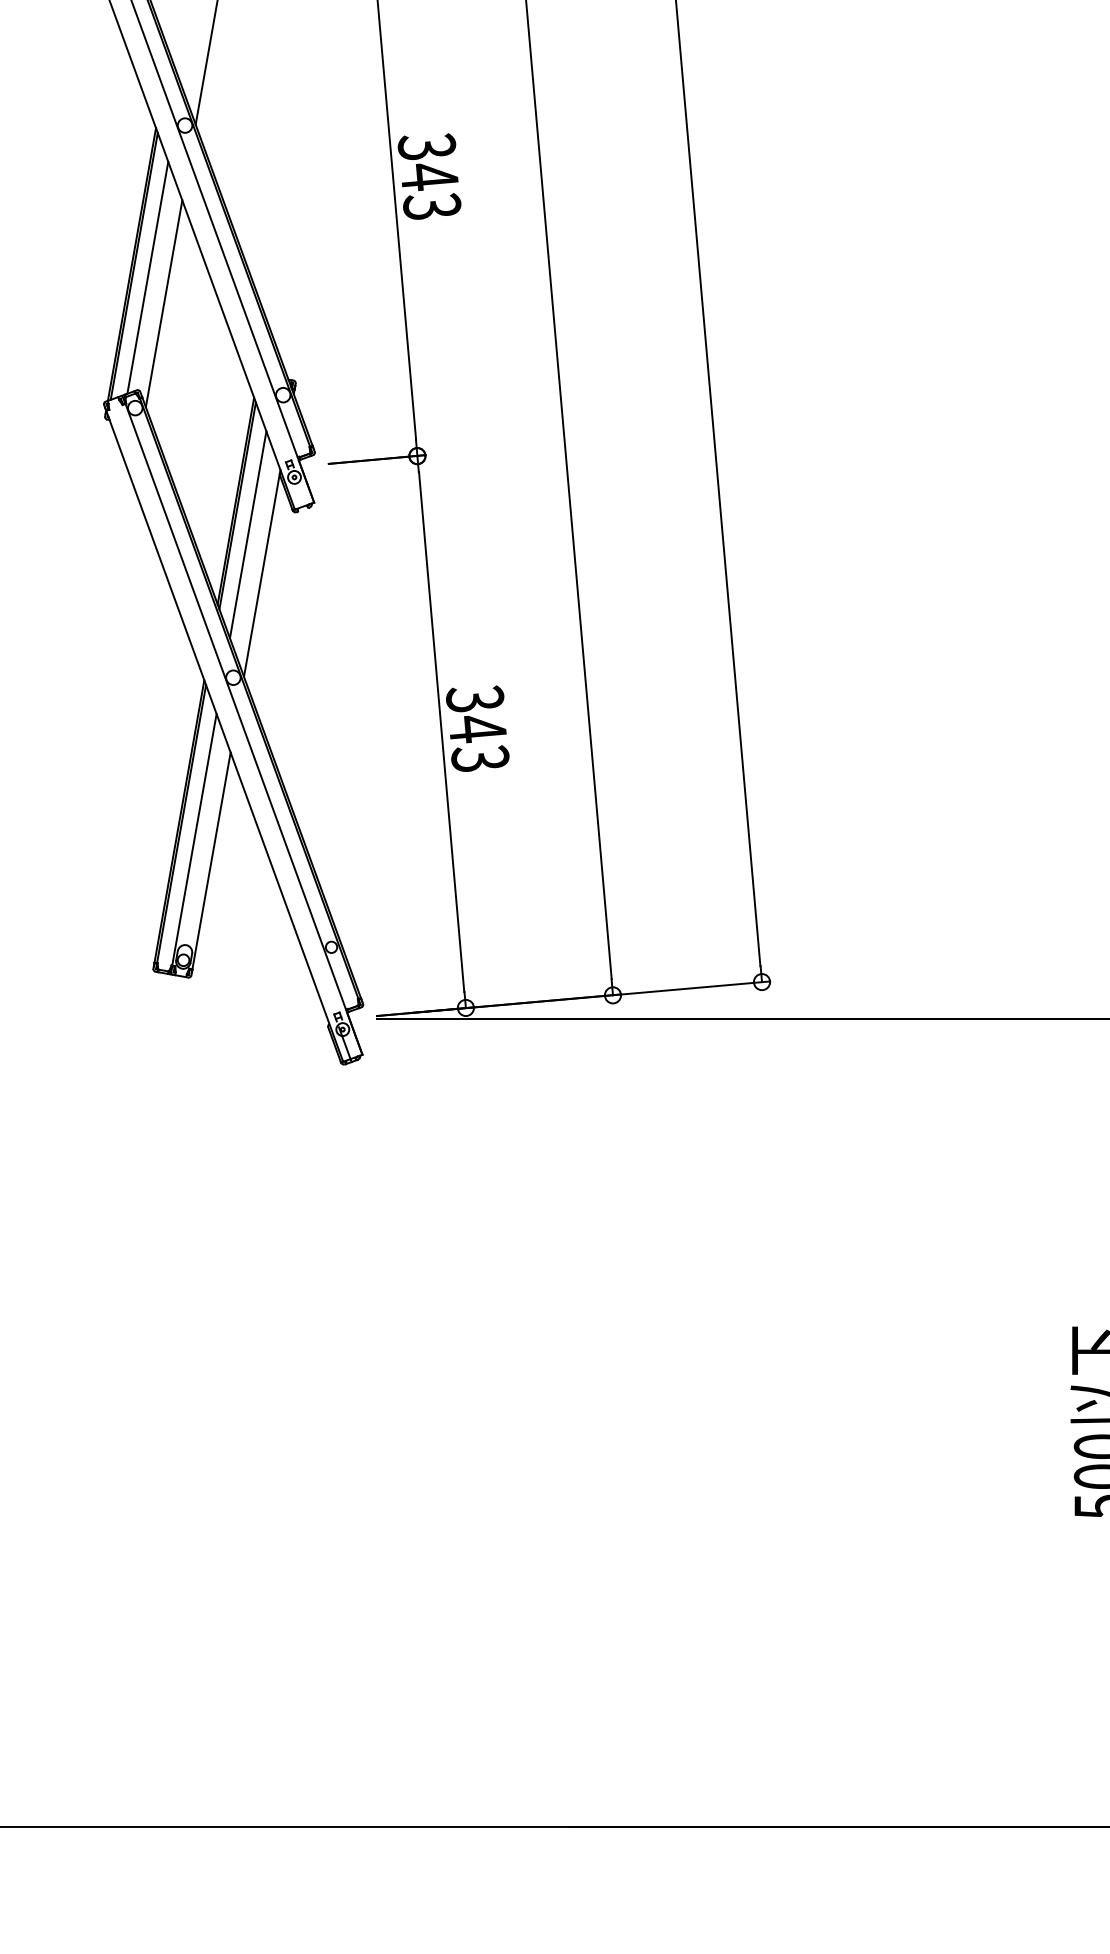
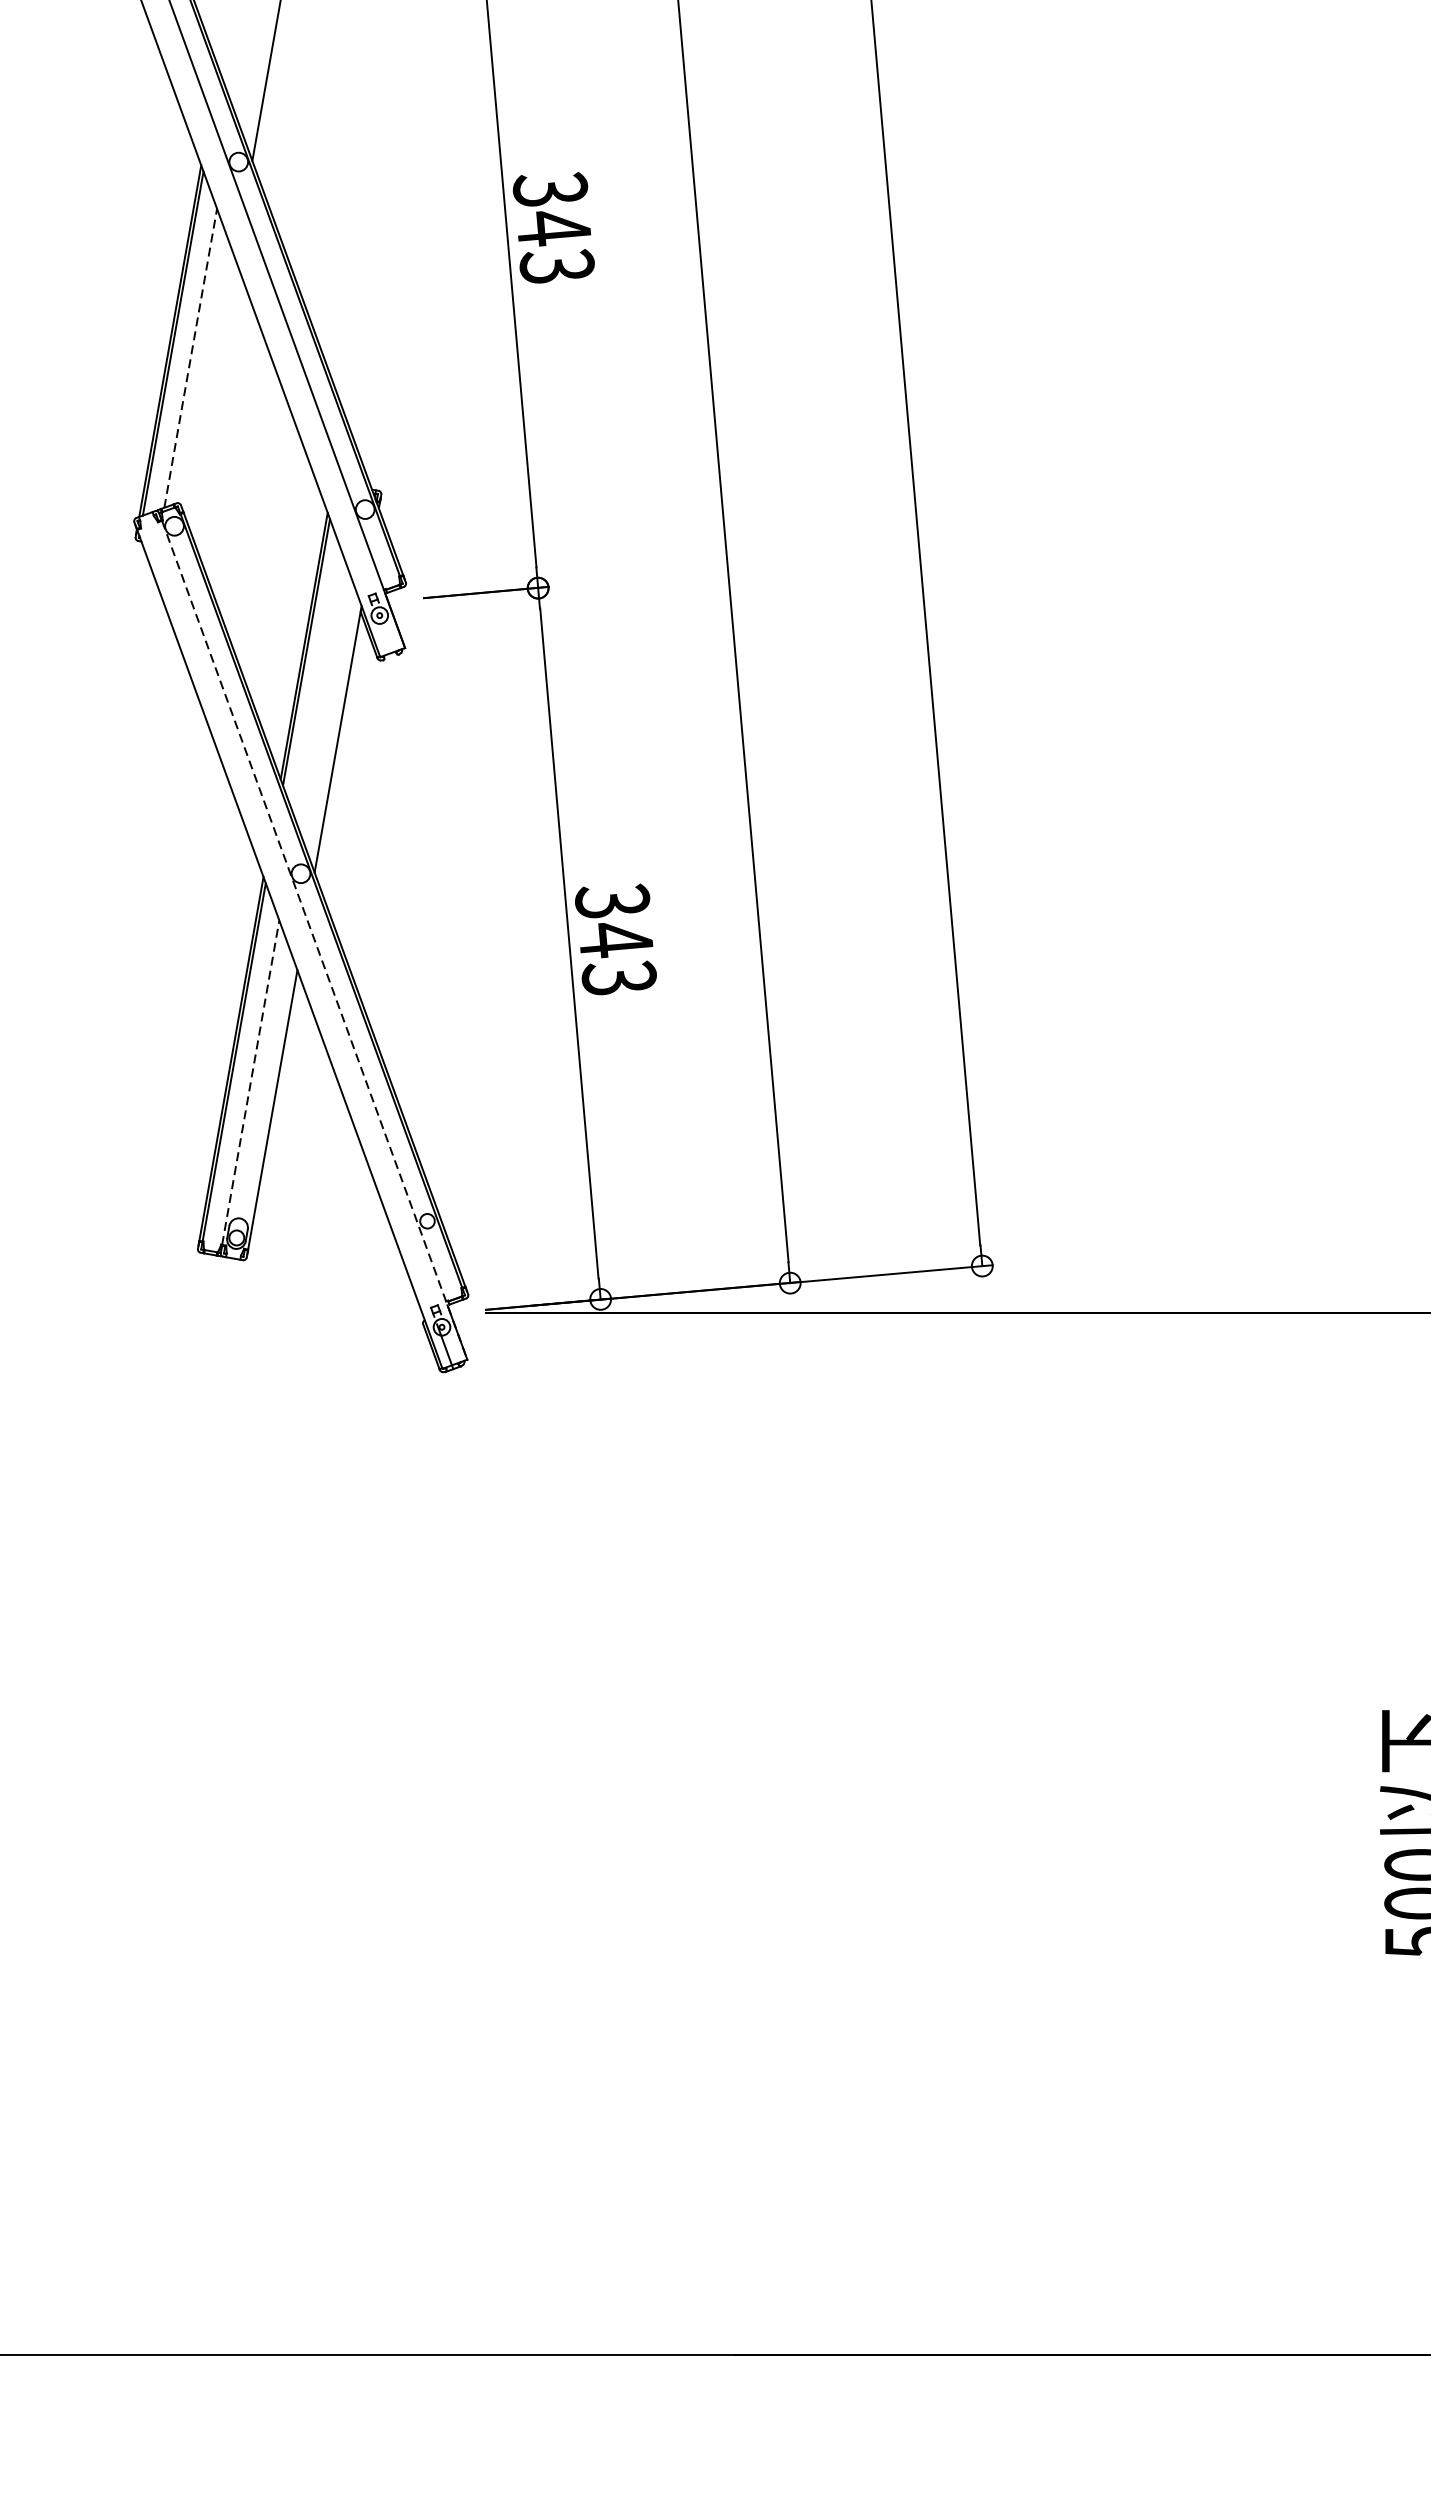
line: (147, 277) -> (190, 357), solid -> dashed
line: (163, 303) -> (210, 391), removed
line: (247, 534) -> (319, 689), removed
line: (244, 729) -> (315, 940), solid -> dashed
line: (194, 839) -> (250, 1082), solid -> dashed

